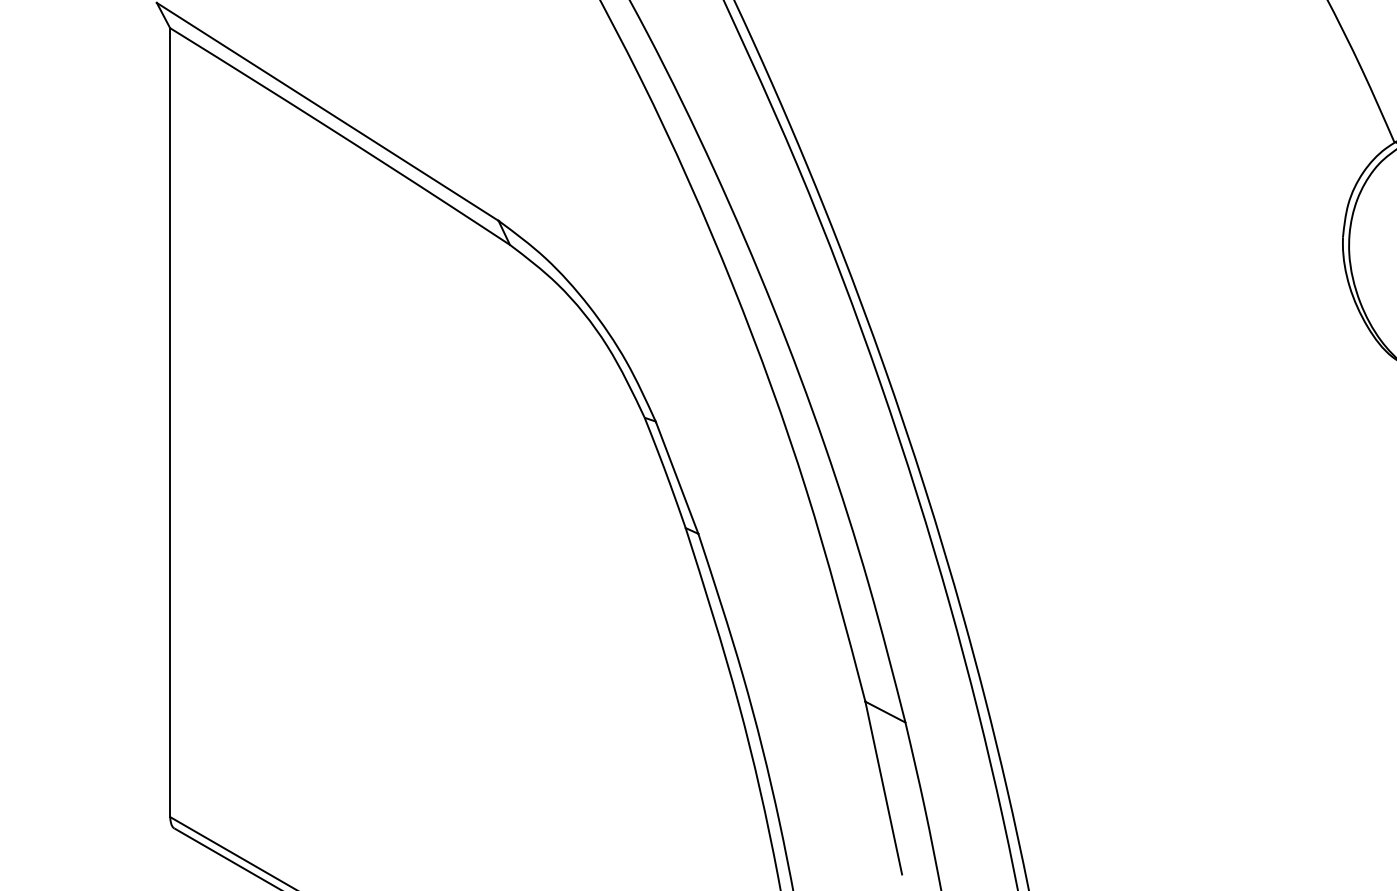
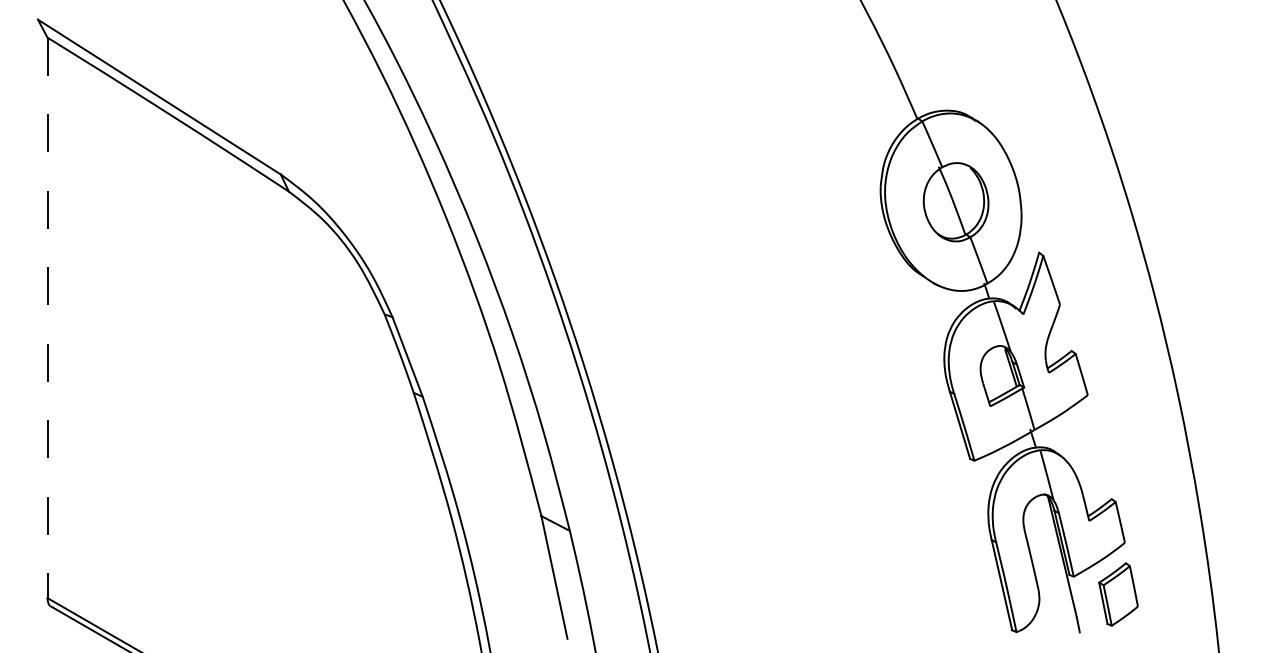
line: (170, 423) -> (47, 318), solid -> dashed

